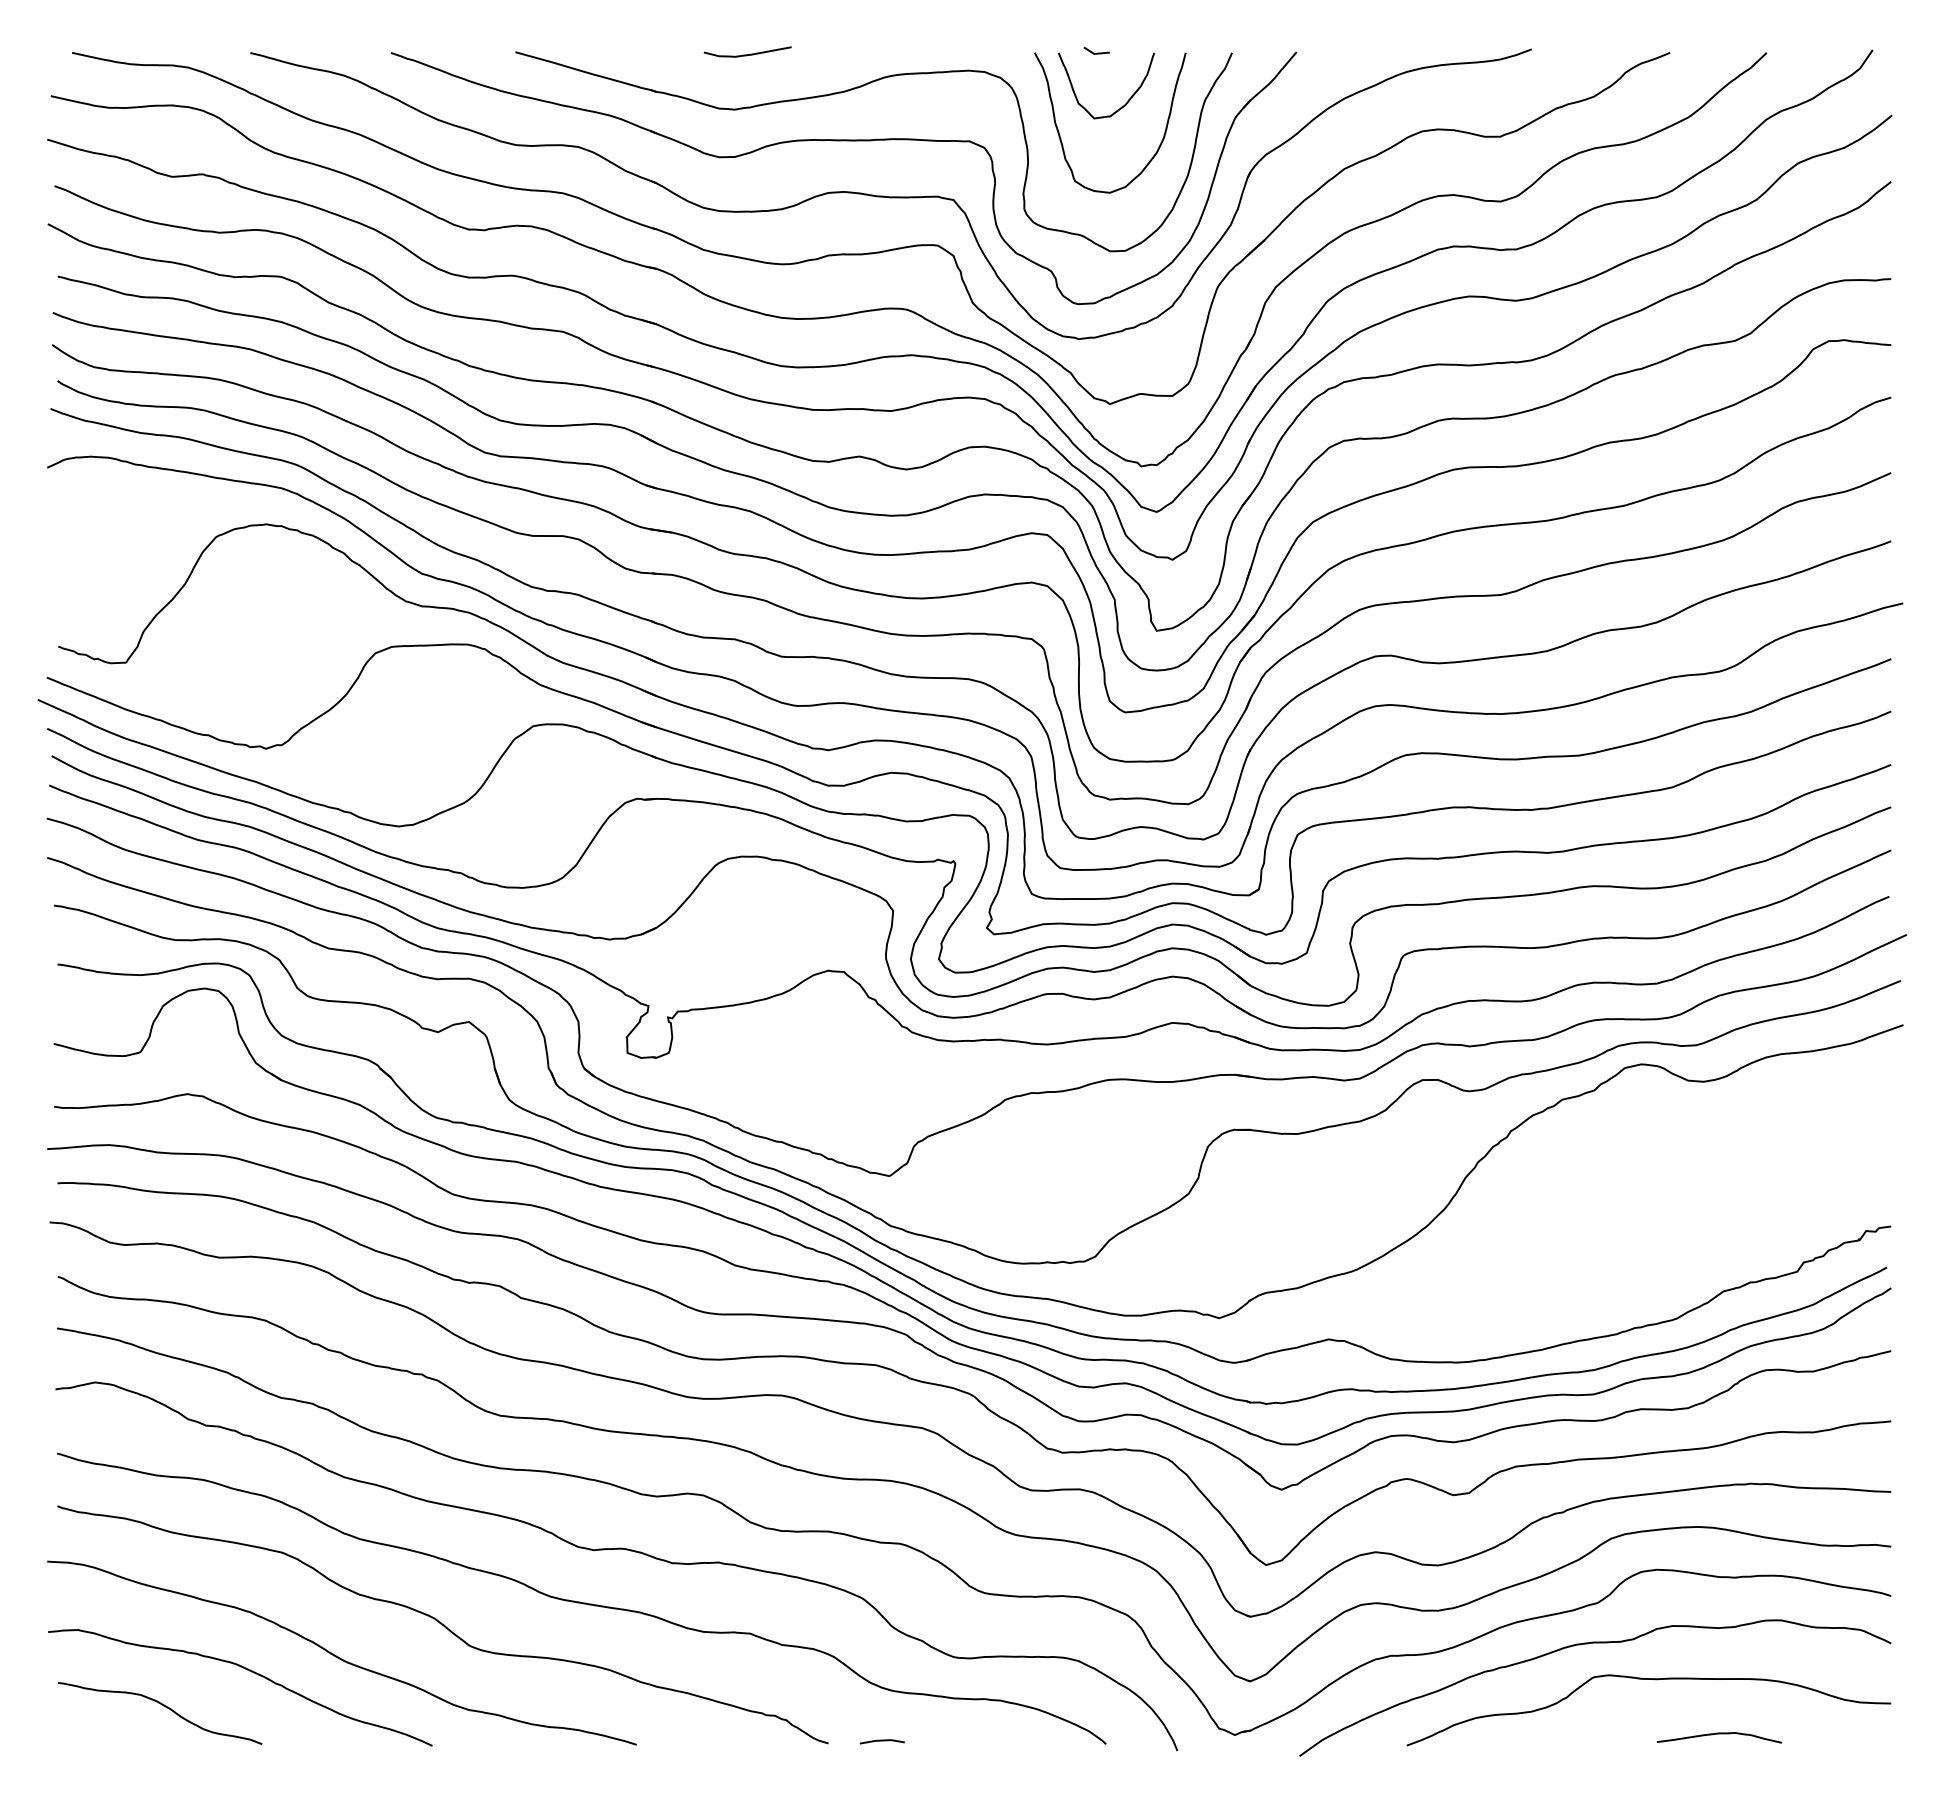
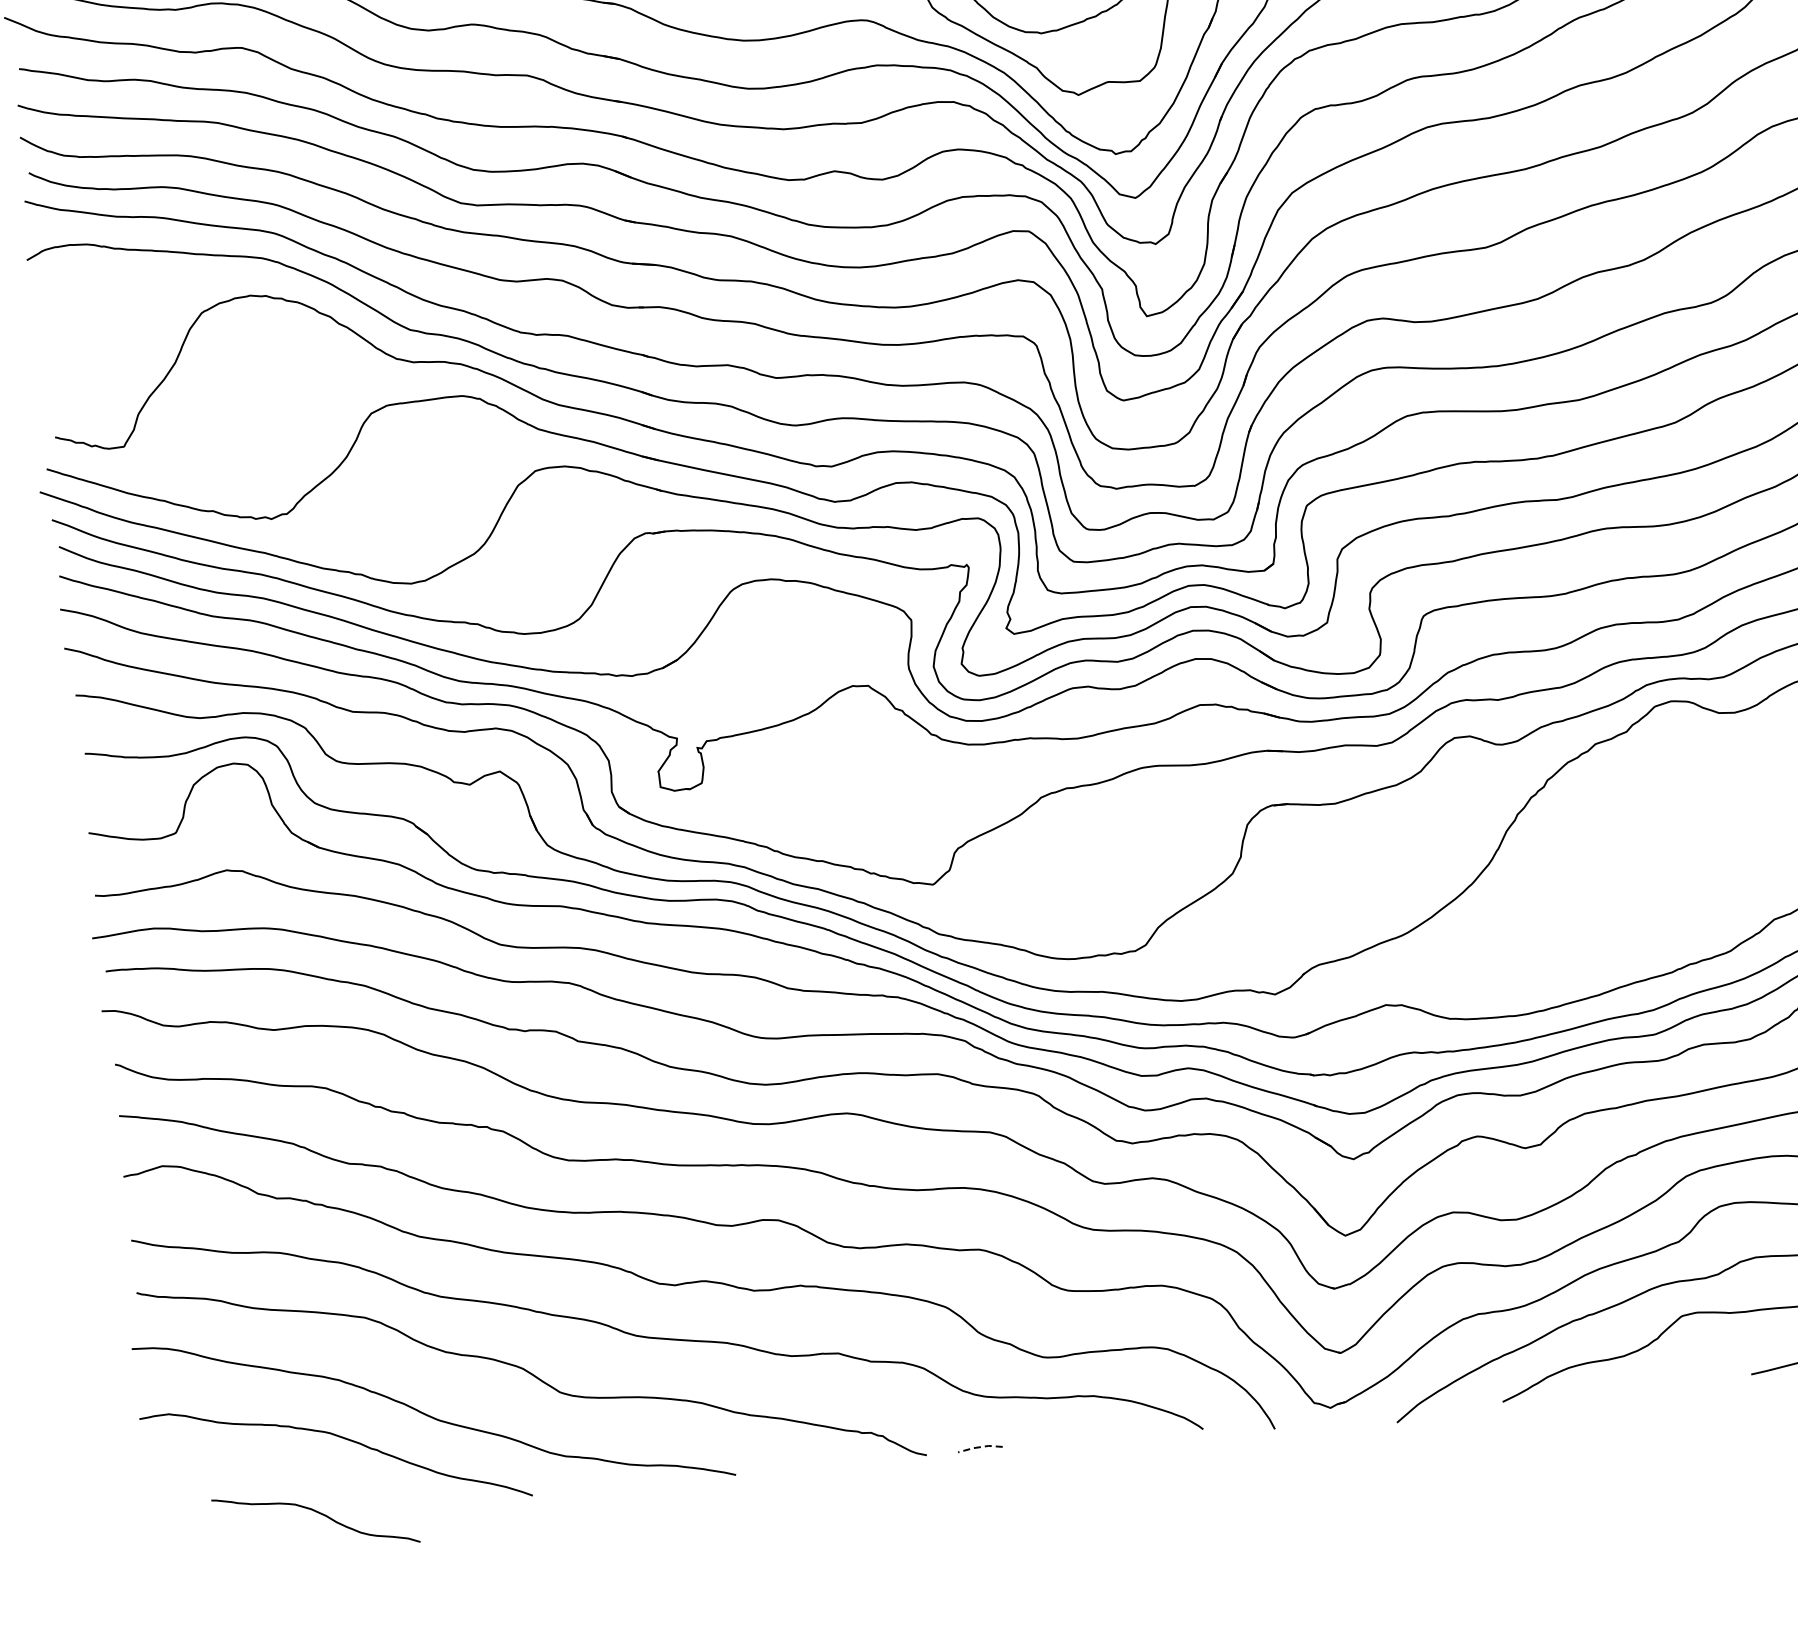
curve: (163, 1706) -> (318, 1513), moved
line: (882, 1740) -> (980, 1447), solid -> dashed

